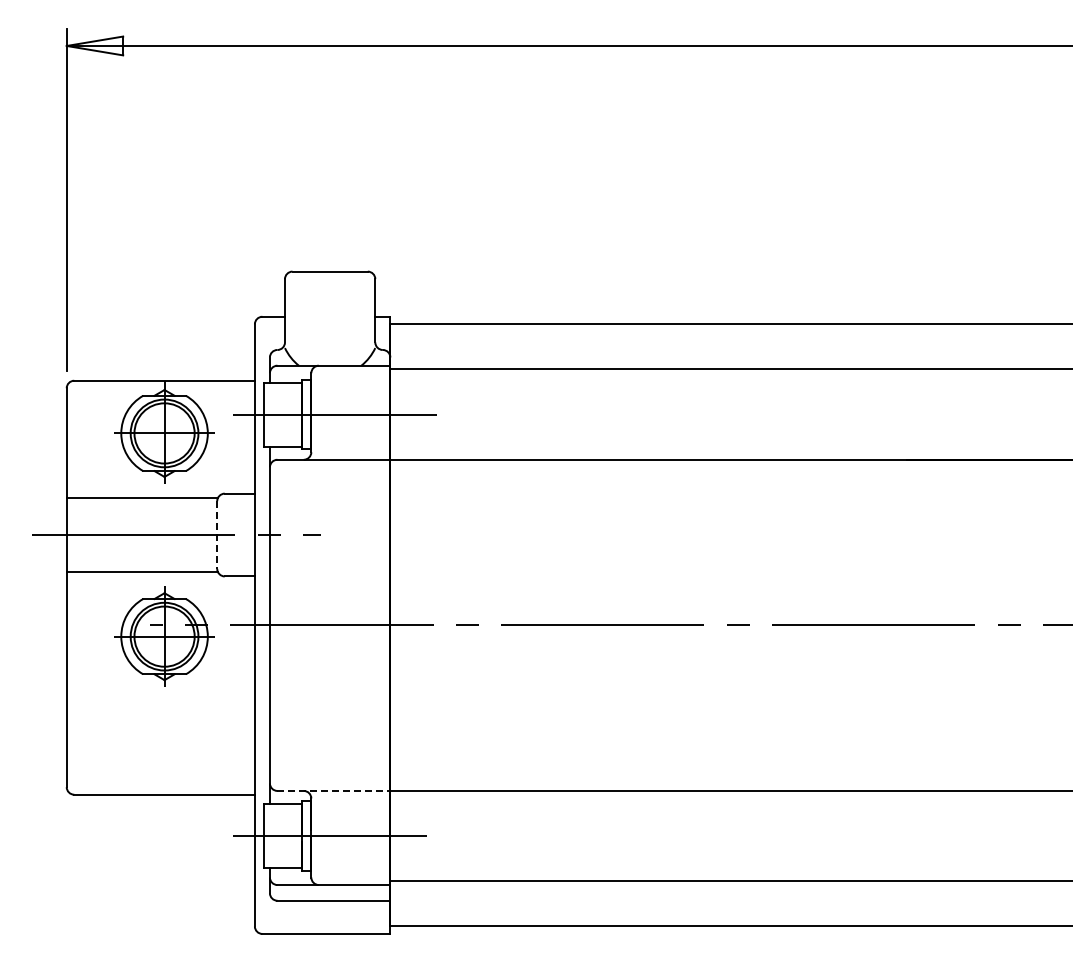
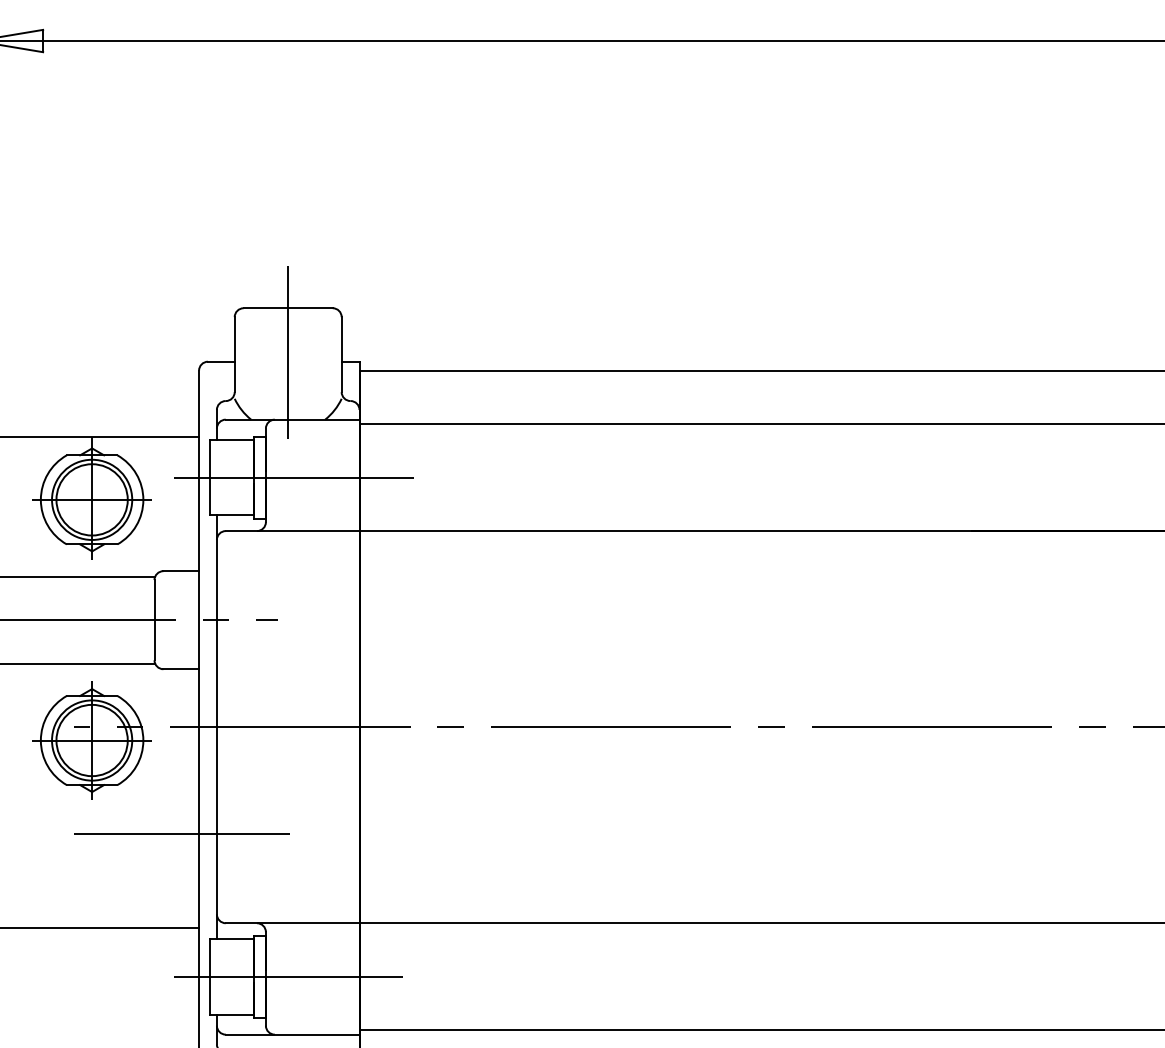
line: (330, 308) -> (288, 351), added
line: (217, 535) -> (154, 620), dashed -> solid
line: (240, 715) -> (182, 833), added
line: (334, 790) -> (293, 922), dashed -> solid

